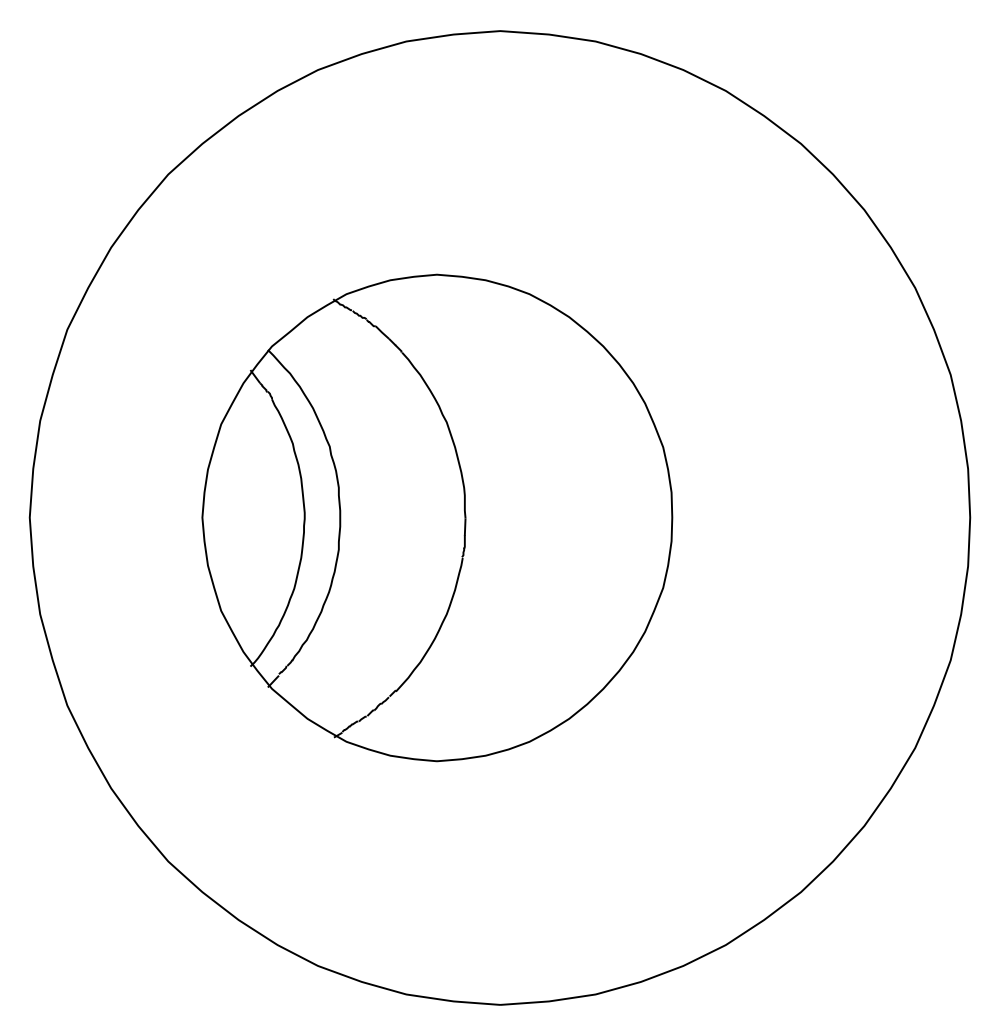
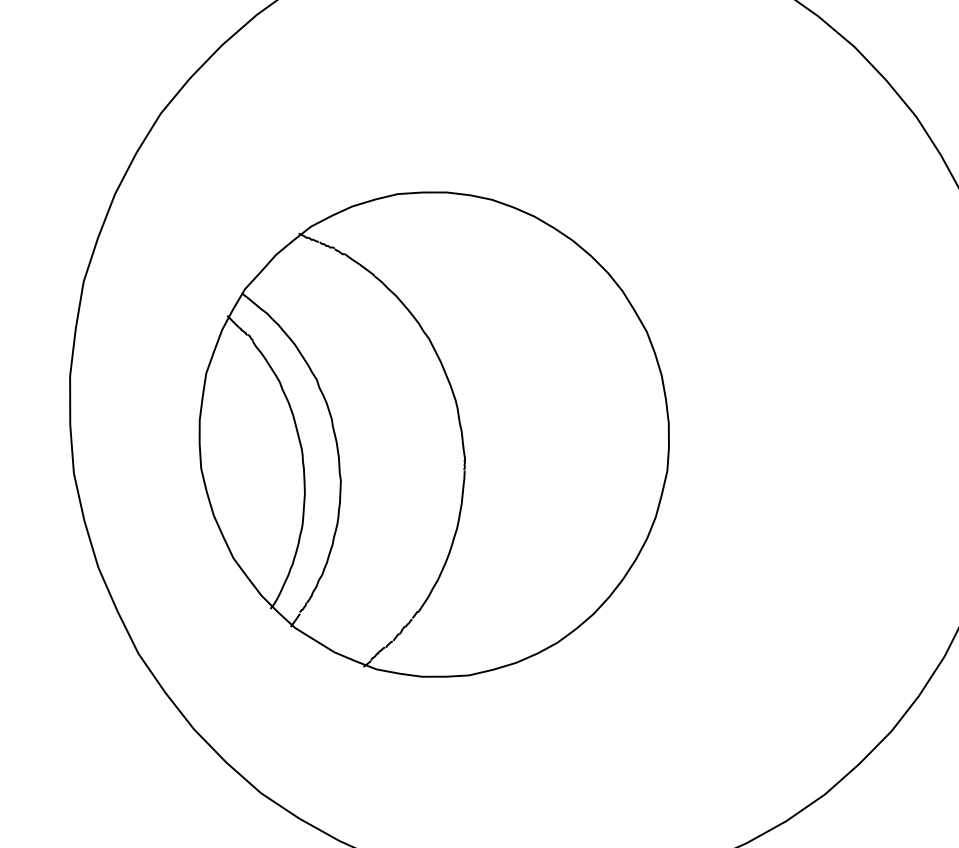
part: (437, 517) -> (433, 434), moved

